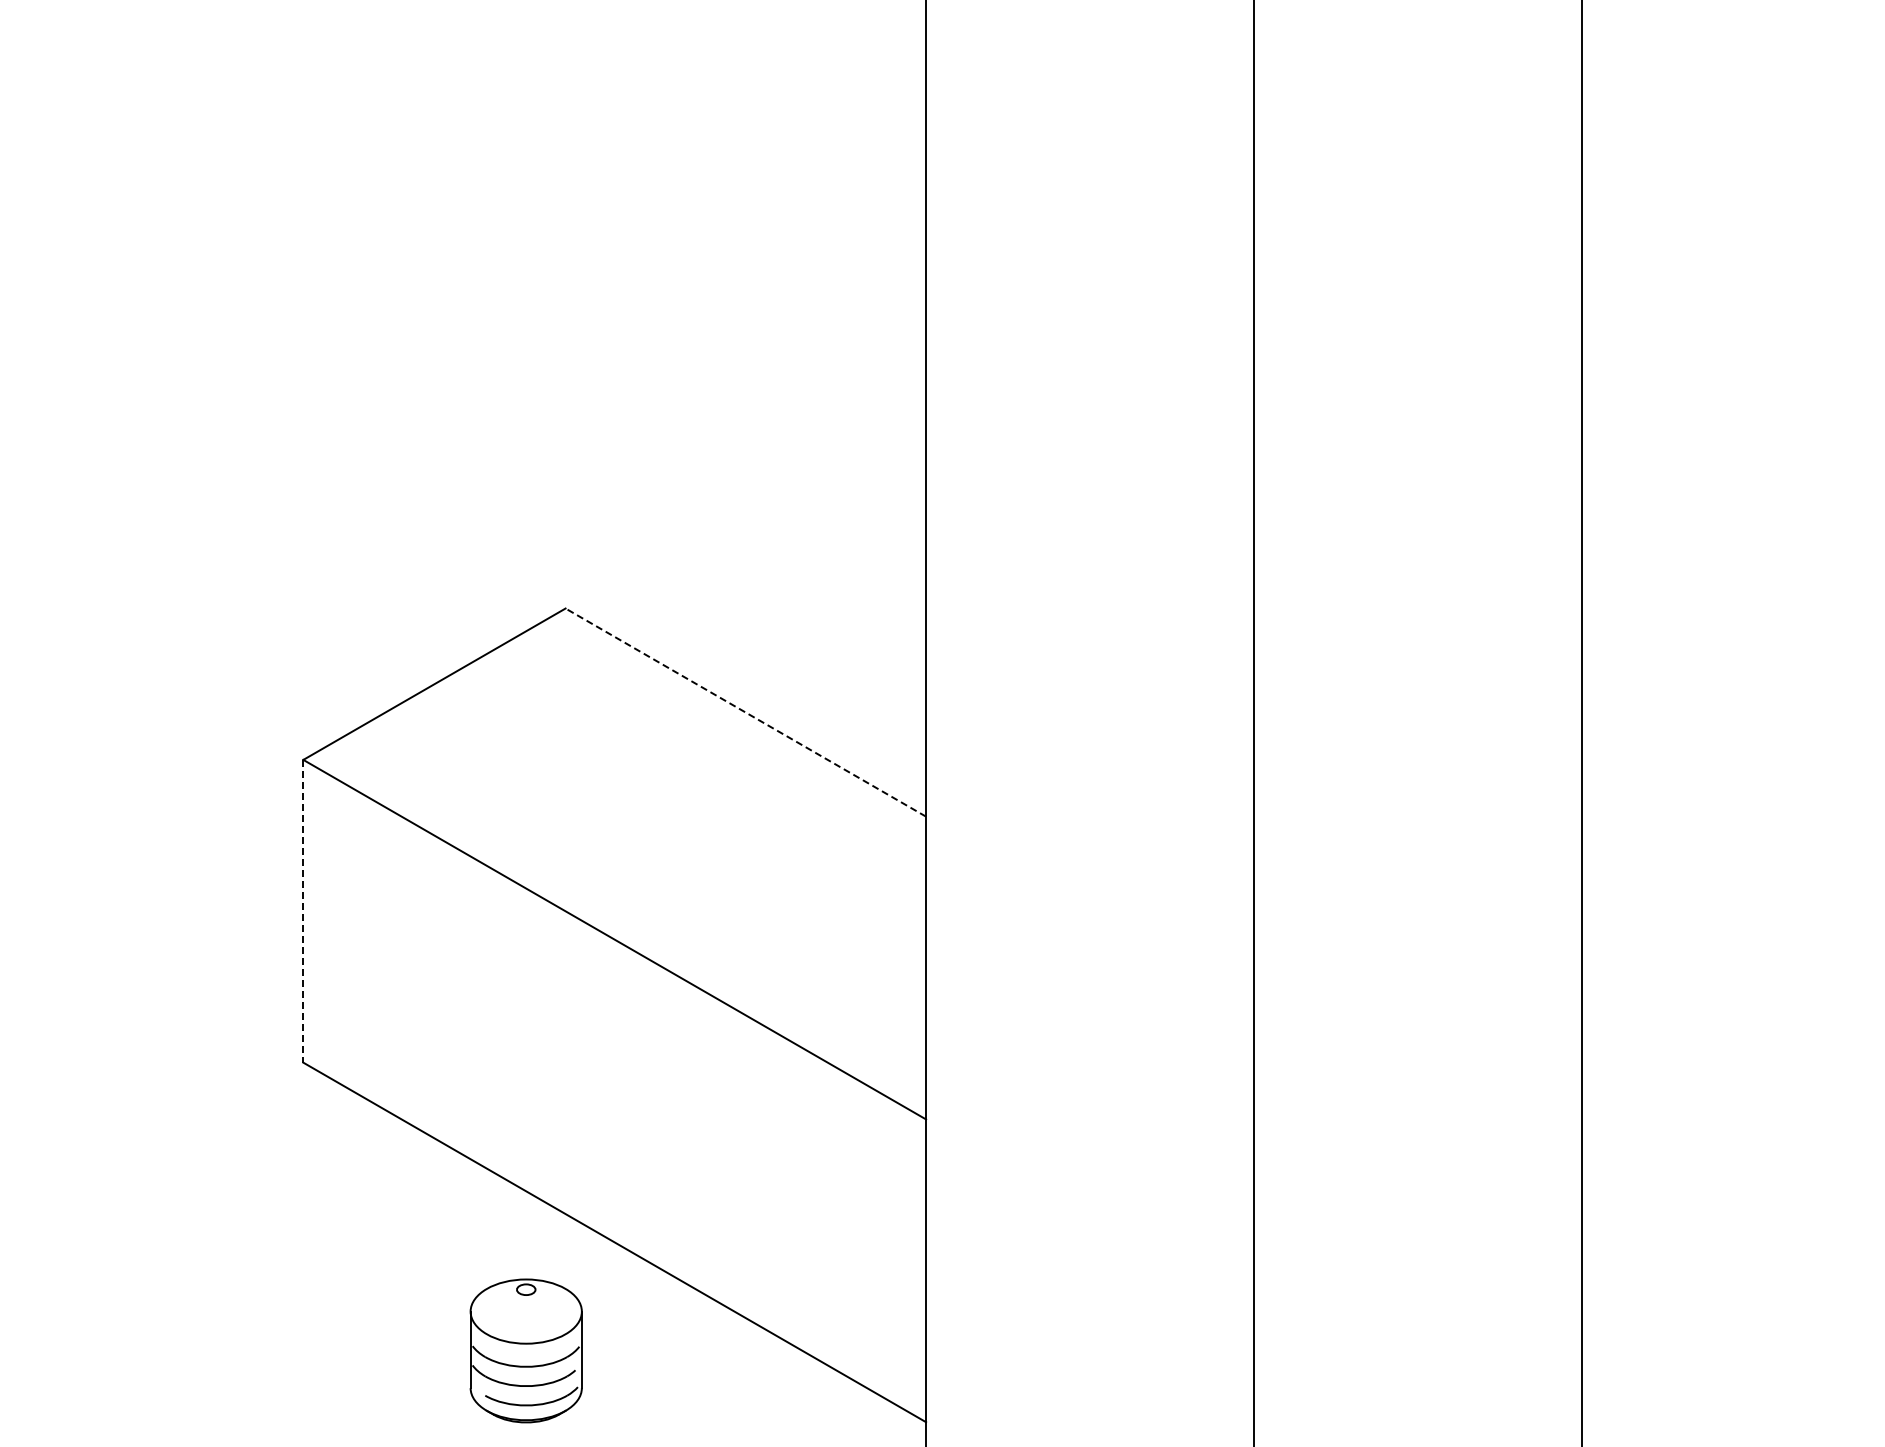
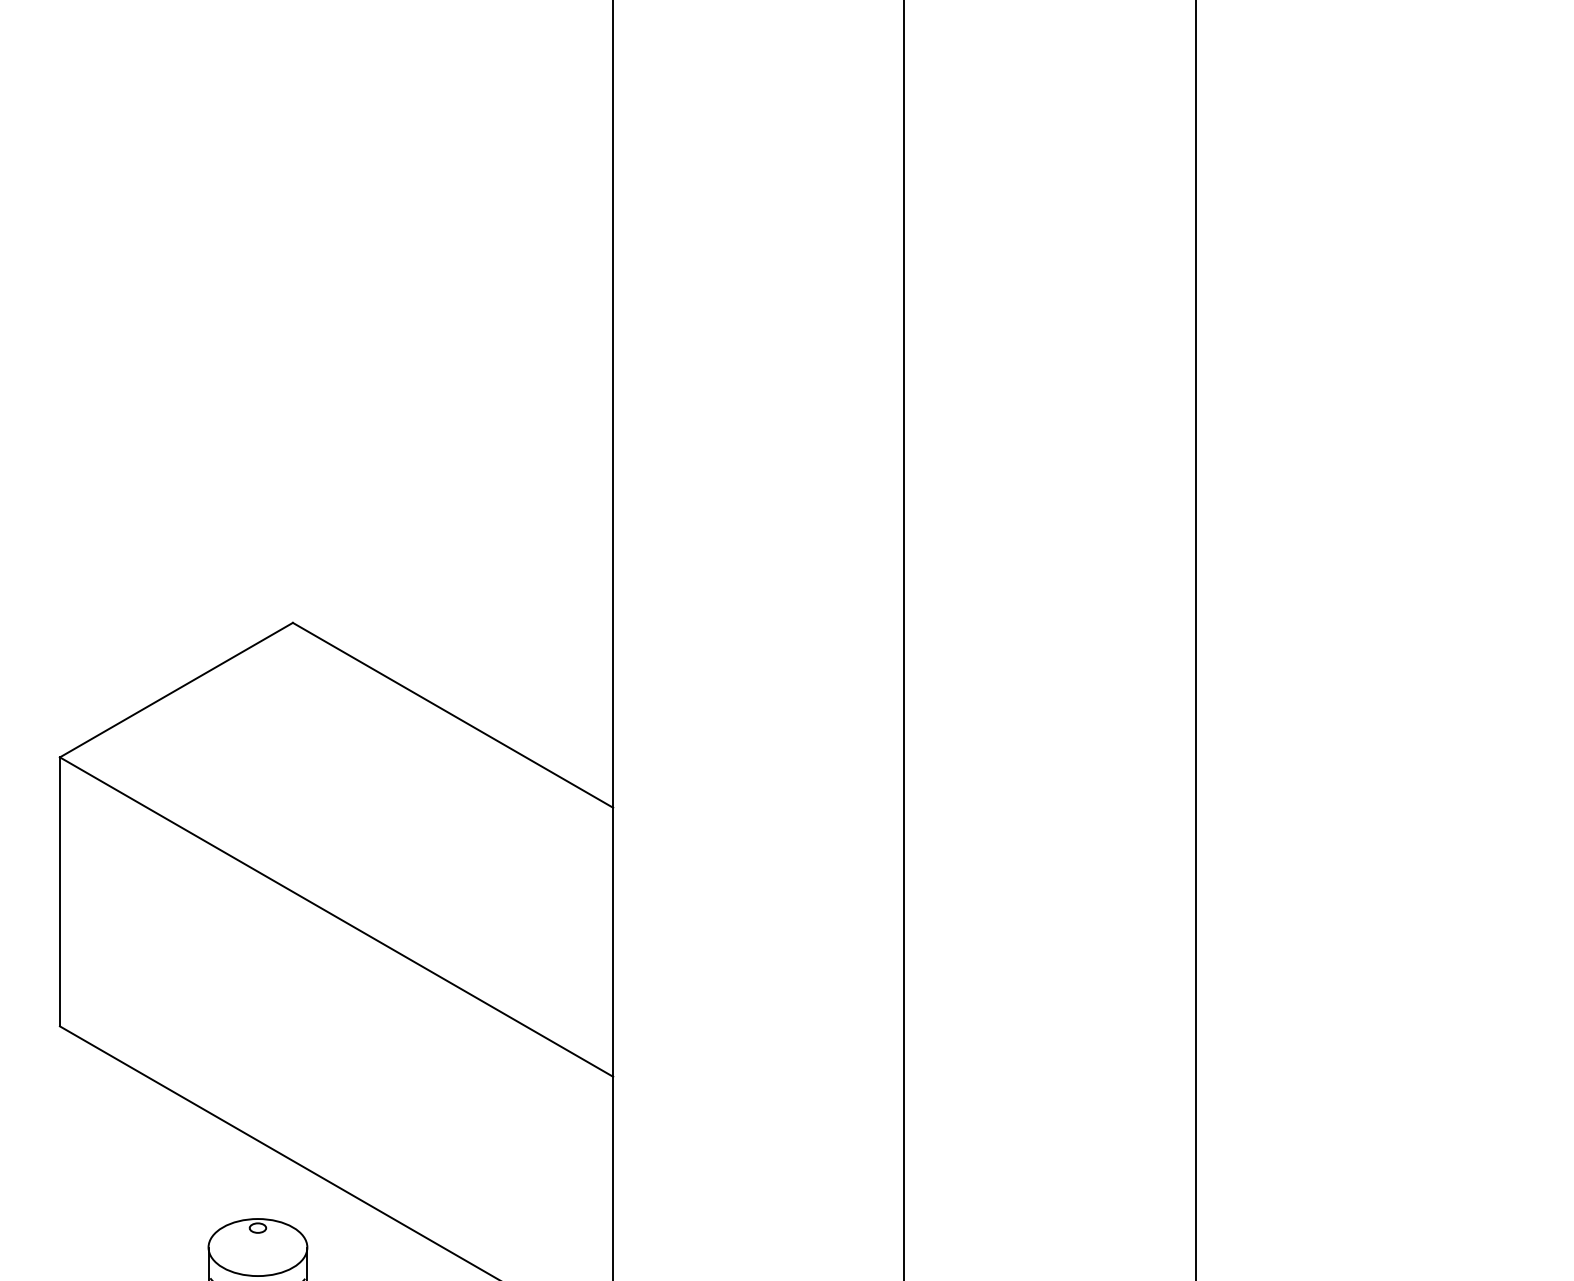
line: (745, 712) -> (452, 715), dashed -> solid
line: (303, 911) -> (60, 892), dashed -> solid

